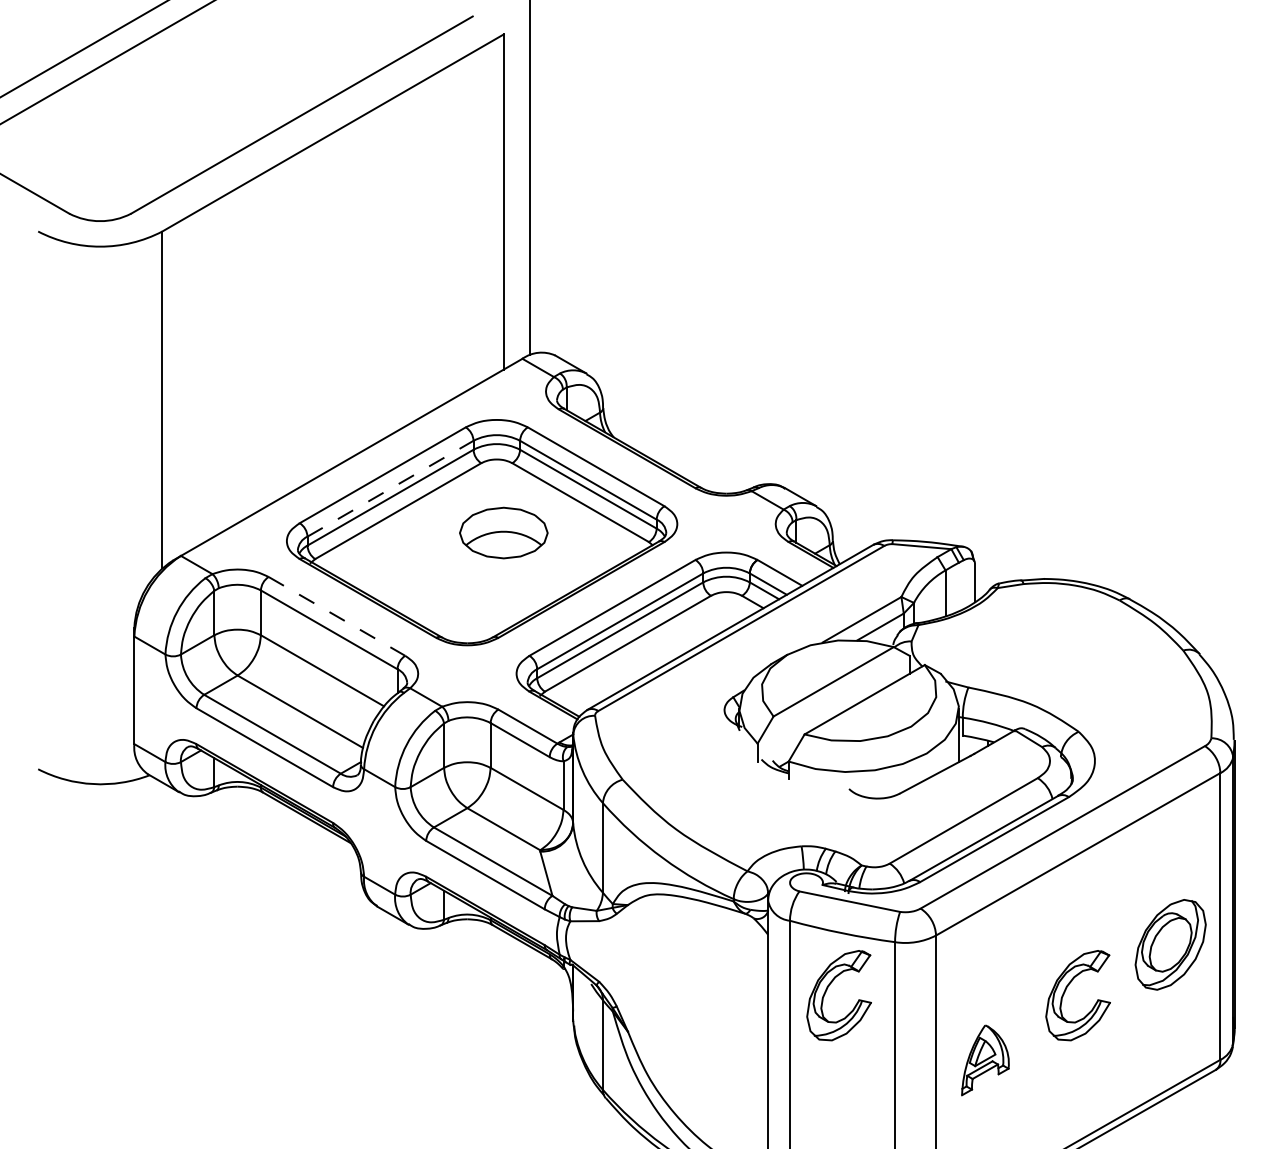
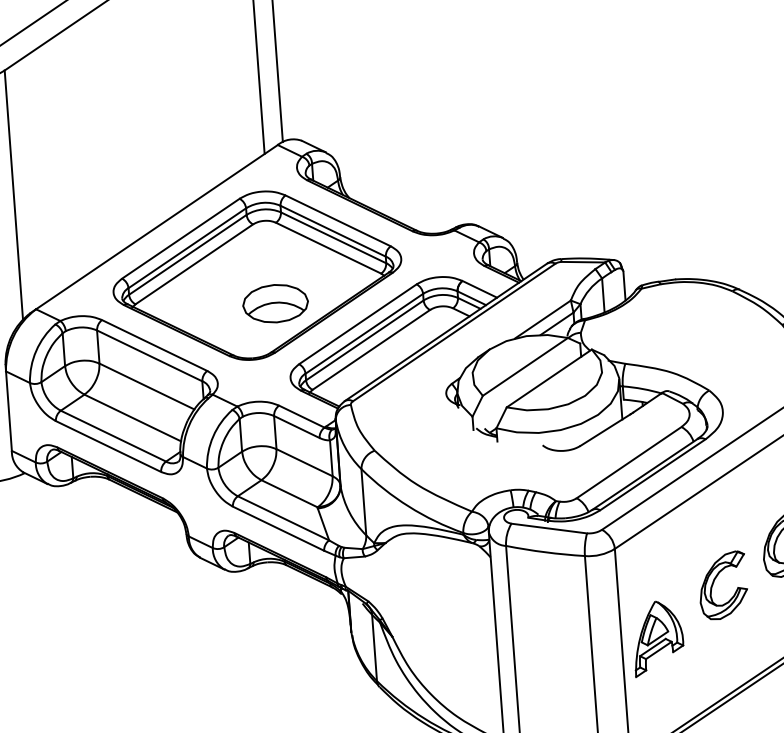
line: (390, 488) -> (187, 248), dashed -> solid
part: (503, 532) -> (275, 303), moved
line: (336, 616) -> (154, 345), dashed -> solid
part: (827, 990) -> (537, 595), removed
part: (985, 1060) -> (658, 638), size x1.43

